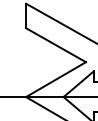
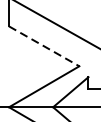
line: (56, 45) -> (44, 46), solid -> dashed

